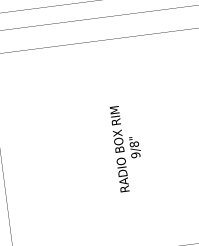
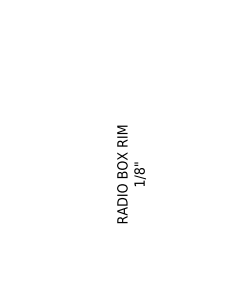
text: (135, 155) -> (139, 183), 9/8" -> 1/8"

